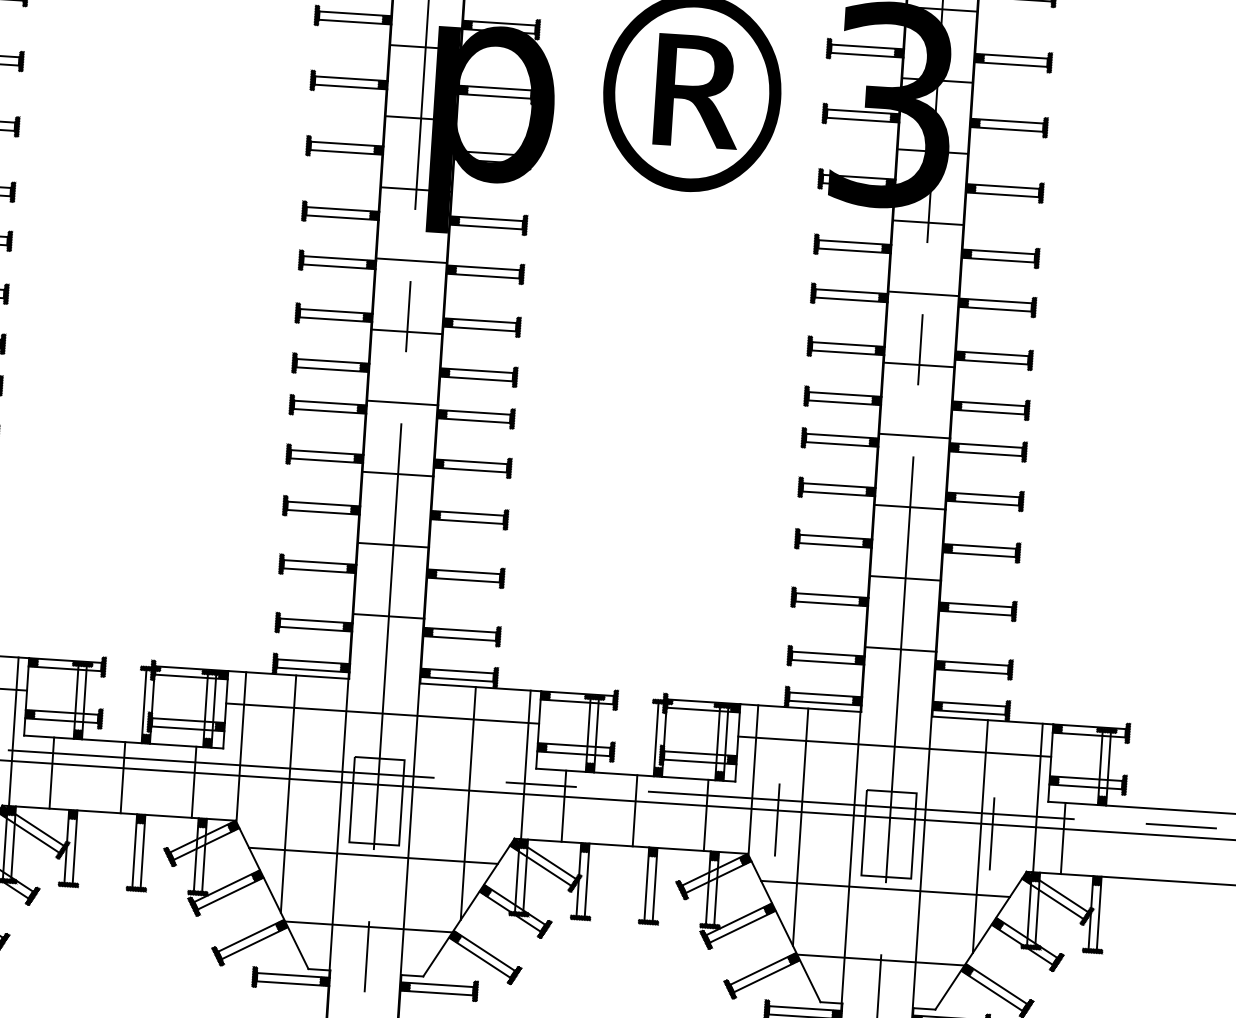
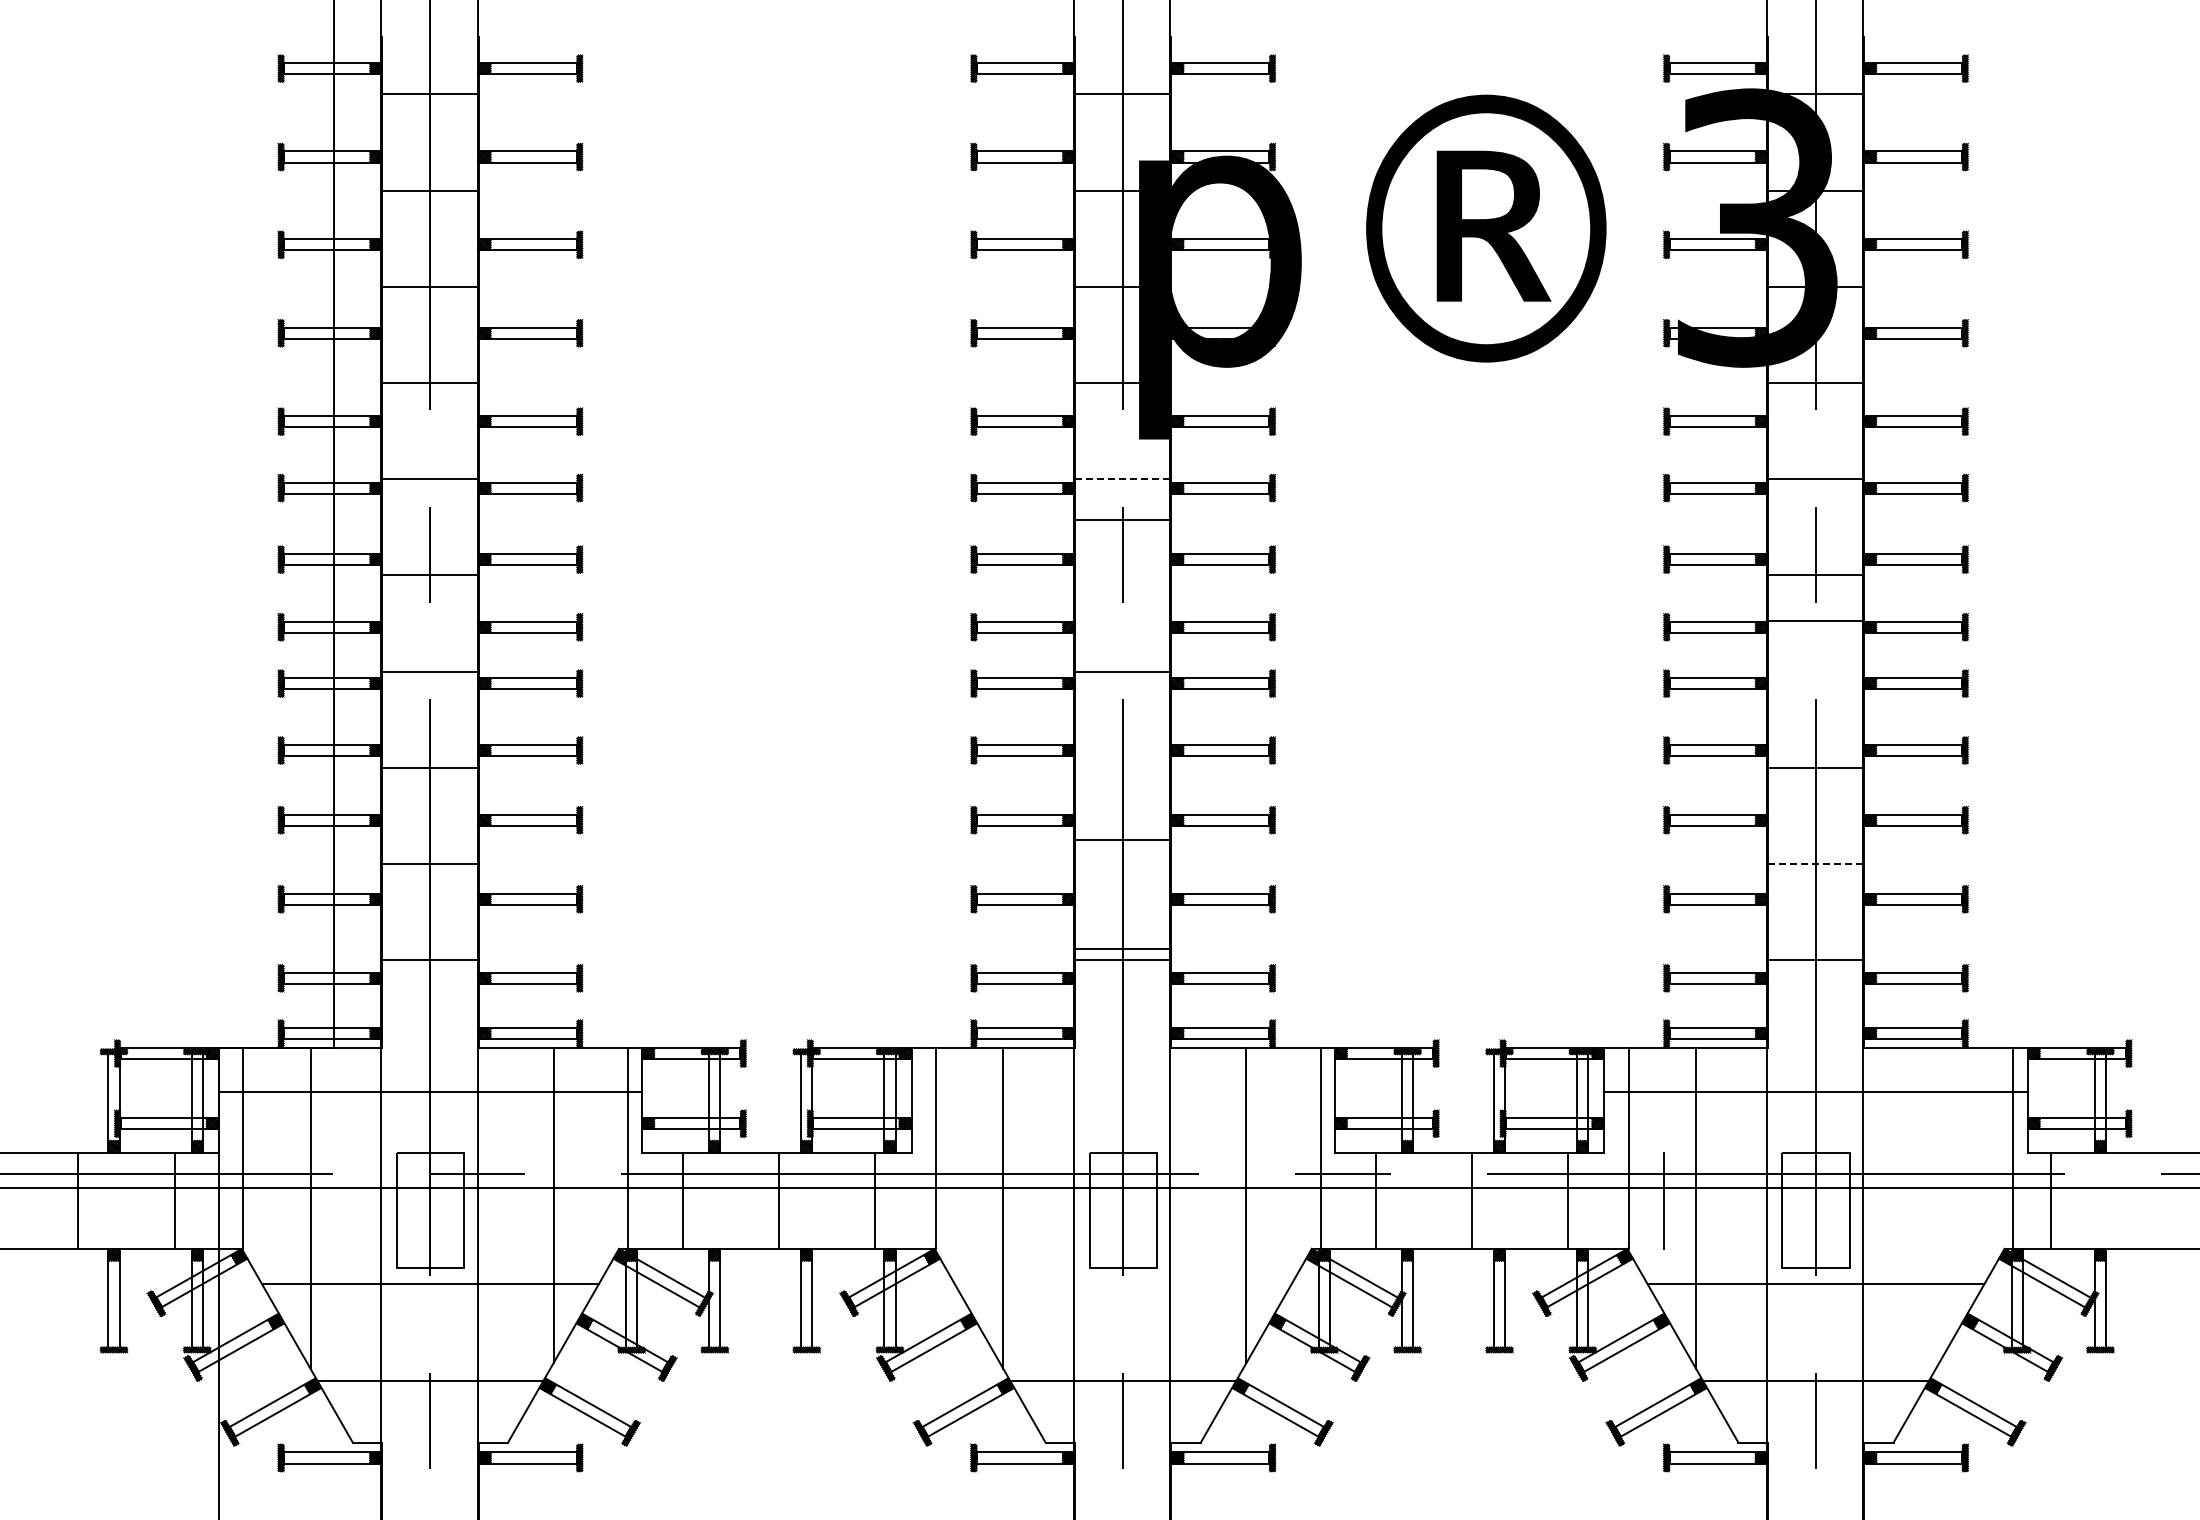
line: (411, 260) -> (1122, 479), solid -> dashed
line: (406, 331) -> (1122, 520), moved
line: (914, 435) -> (1815, 620), moved
line: (398, 473) -> (1123, 839), moved
line: (393, 545) -> (1123, 949), moved
line: (905, 578) -> (1816, 864), solid -> dashed
line: (382, 713) -> (1122, 1091), removed
line: (991, 833) -> (1954, 1200), removed
line: (980, 836) -> (1939, 1205), removed
line: (372, 855) -> (1122, 1284), removed

